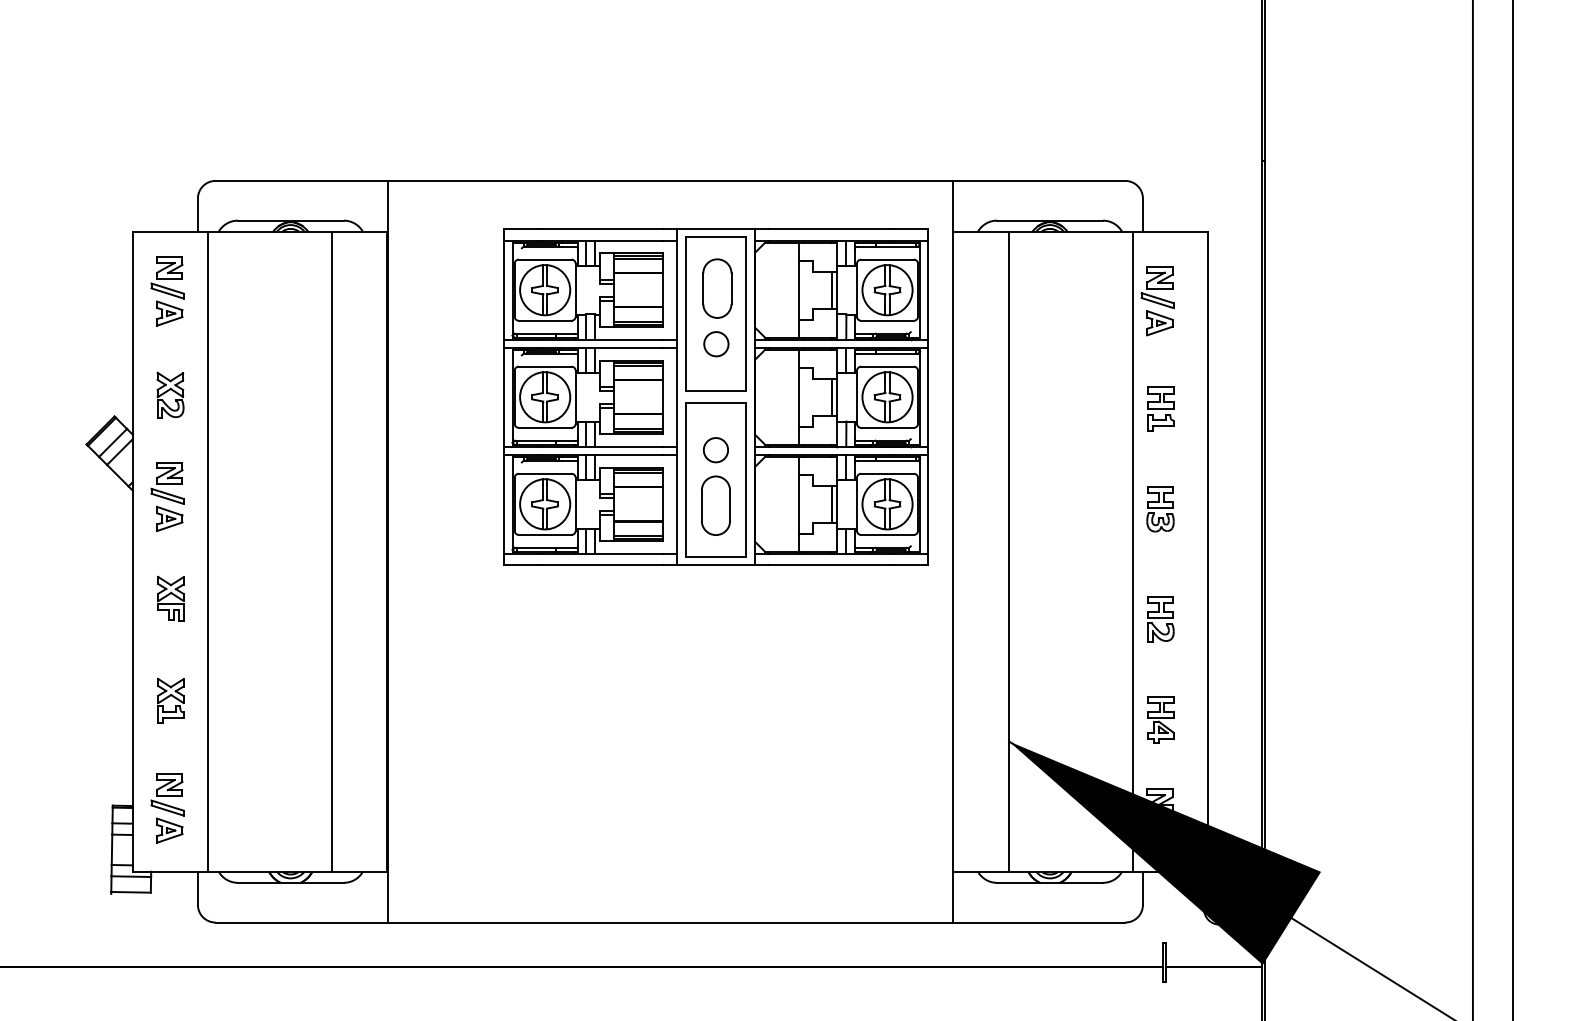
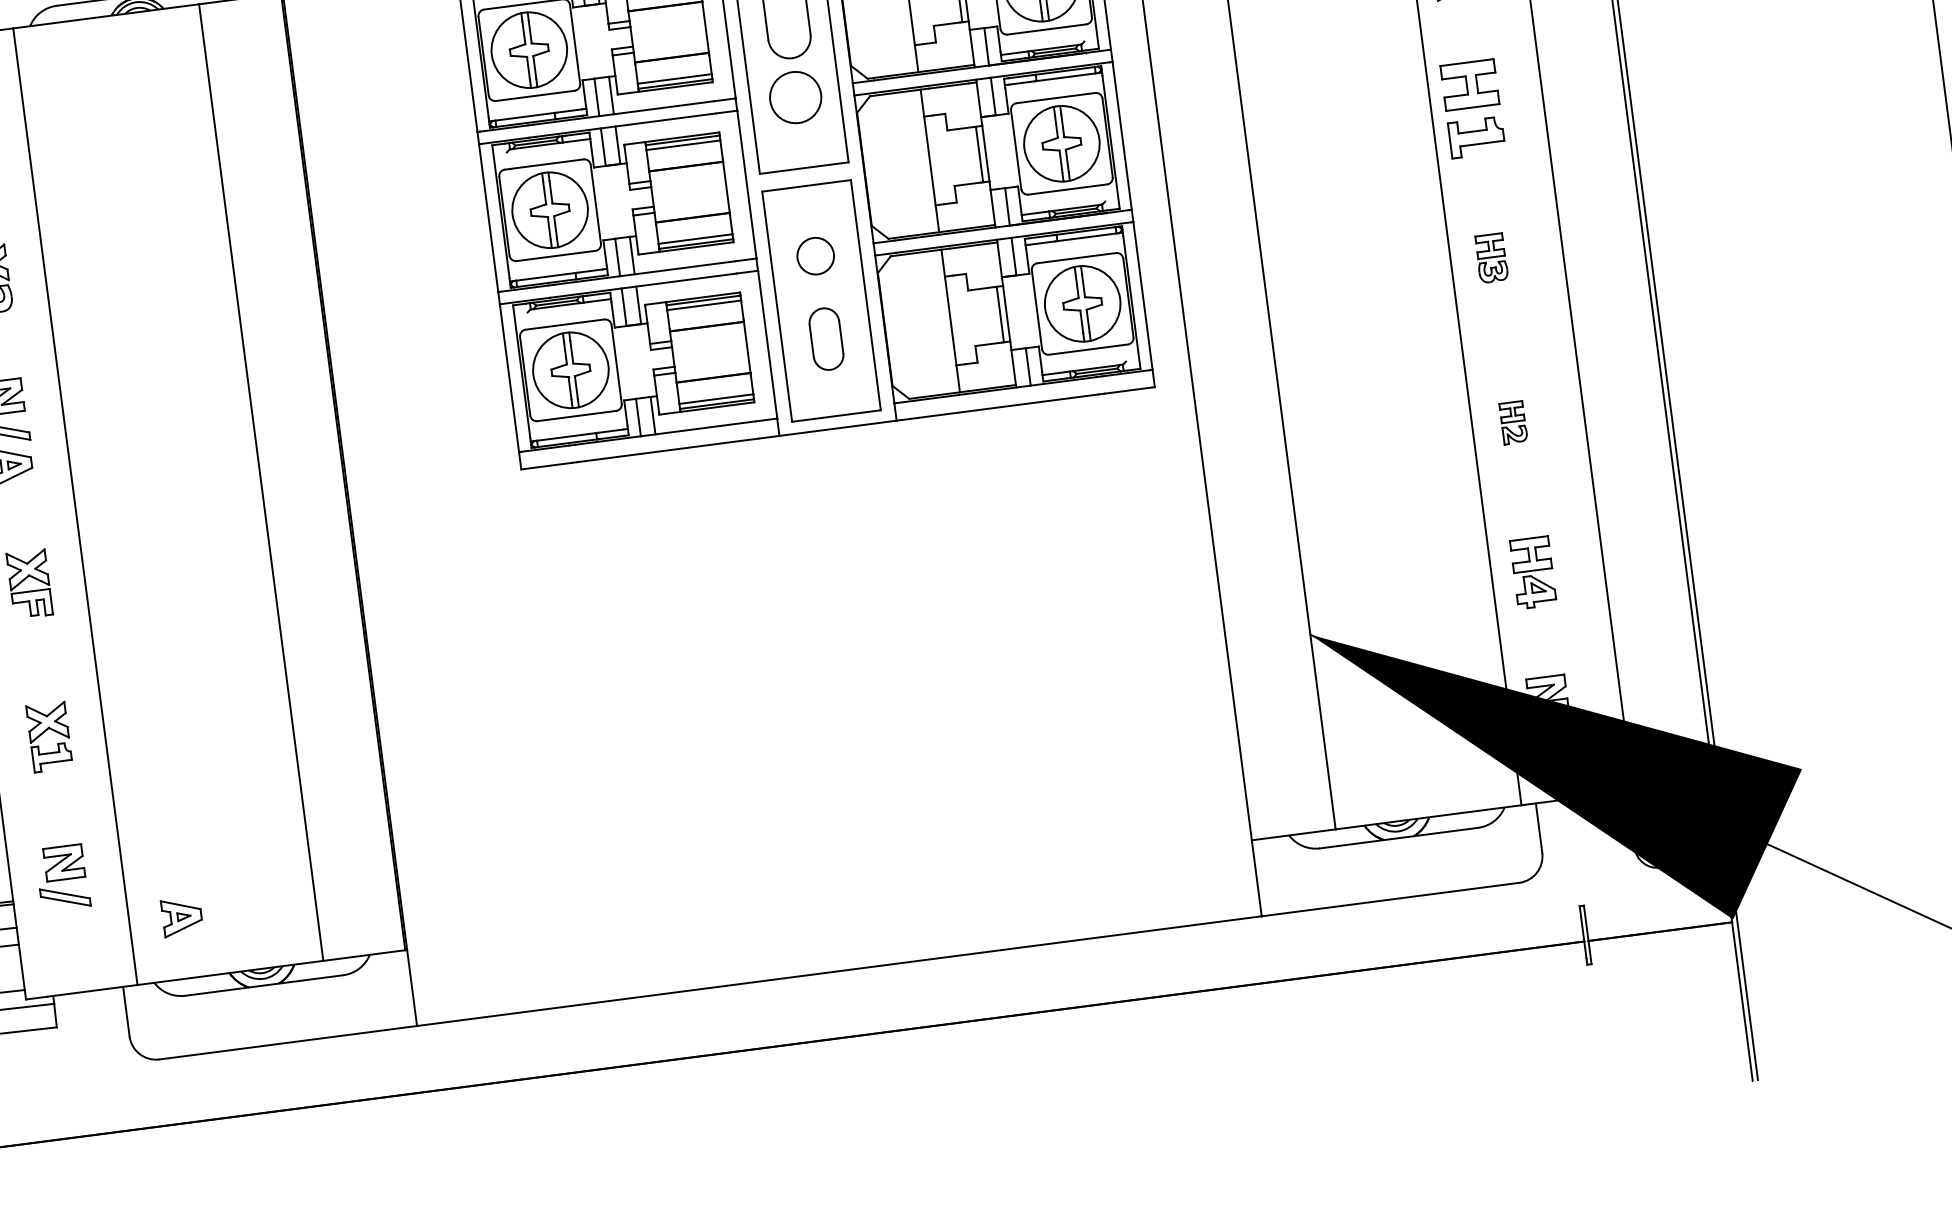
circle: (716, 344) -> (795, 98), size x1.4
part: (1160, 408) -> (1472, 107), size x1.4
part: (715, 505) -> (825, 338), size x0.7
part: (1160, 509) -> (1491, 258), size x0.7
part: (1160, 619) -> (1513, 422), size x0.6
part: (169, 830) -> (181, 916), moved

